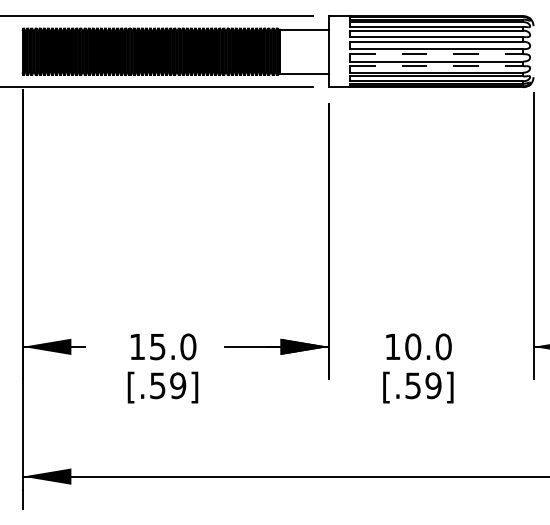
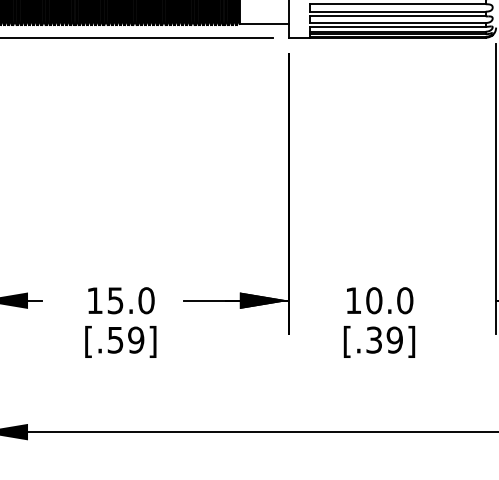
line: (436, 54) -> (397, 4), dashed -> solid
line: (436, 66) -> (397, 16), dashed -> solid
text: (413, 385) -> (374, 339), [.59] -> [.39]

